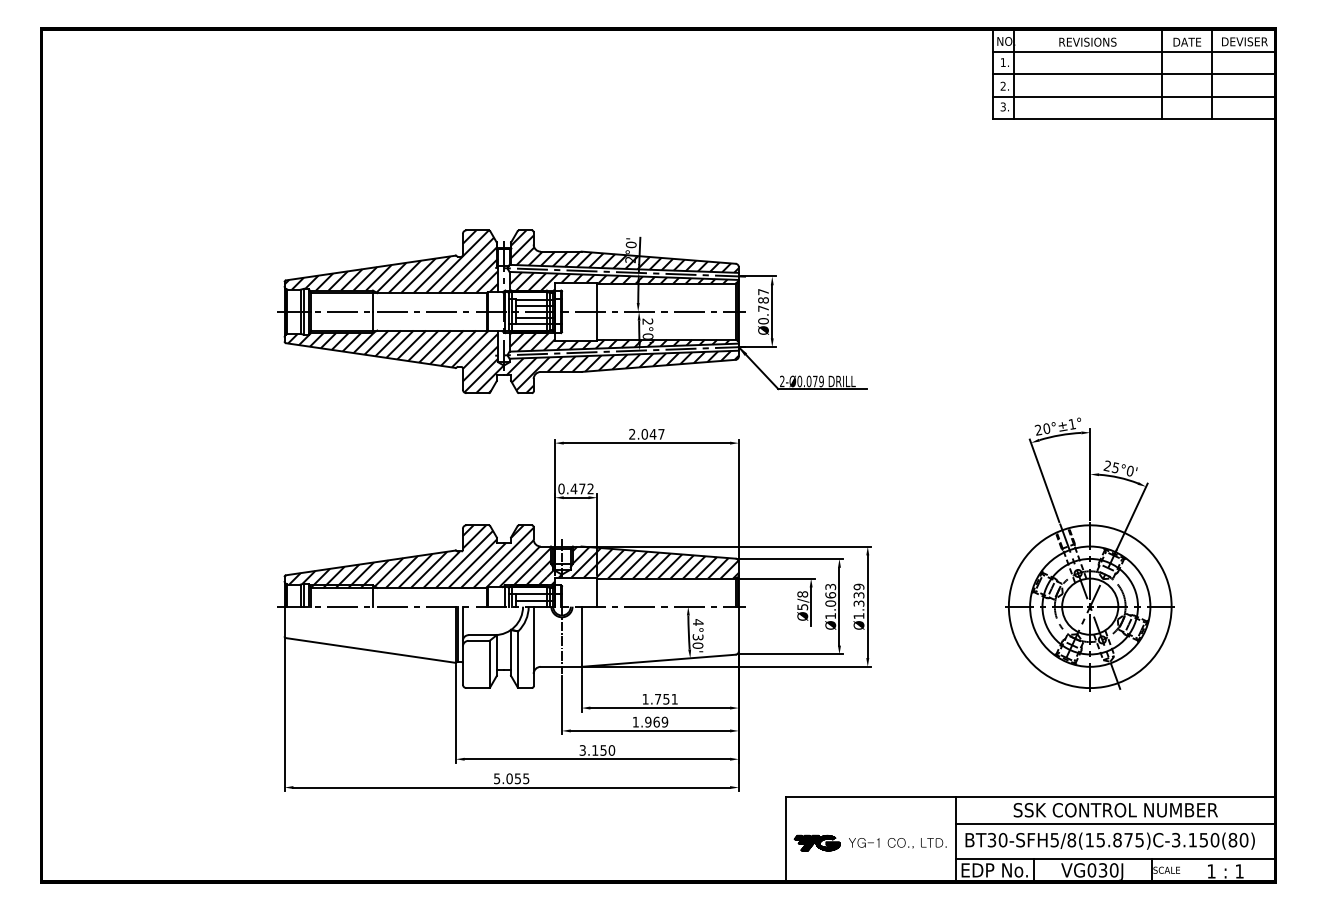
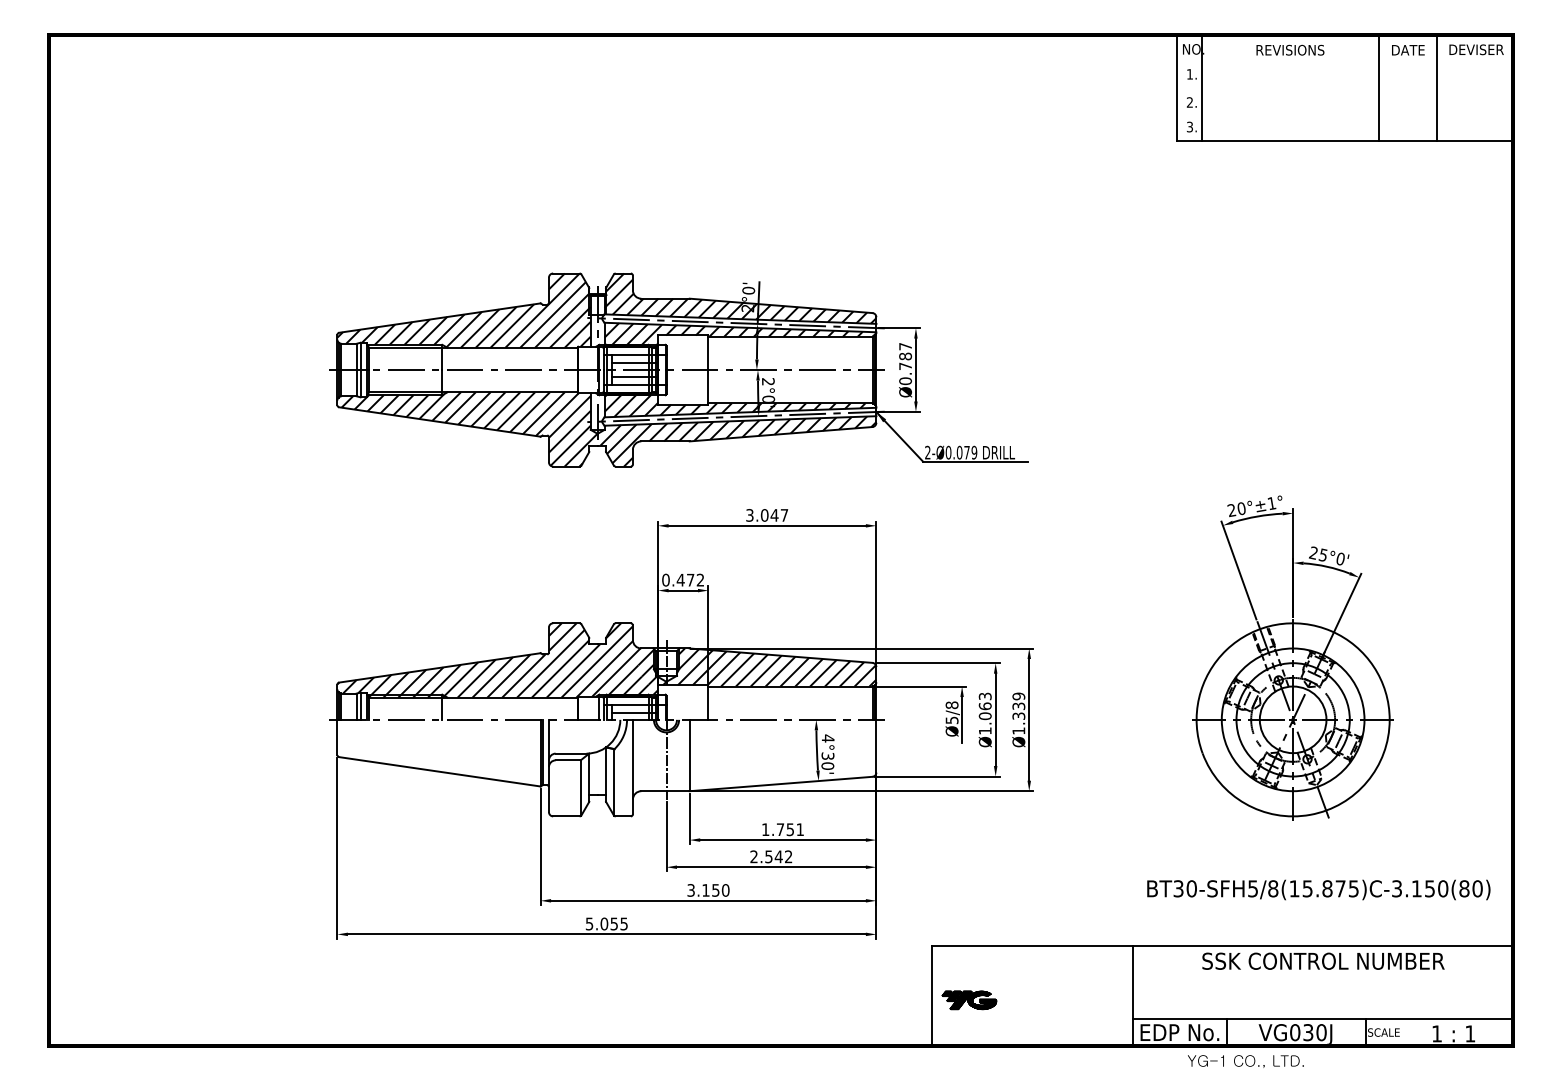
line: (1134, 51) -> (1345, 61), removed
line: (1134, 74) -> (1345, 88), removed
line: (1134, 97) -> (1345, 115), removed
text: (631, 434) -> (749, 515), 2.047 -> 3.047
text: (650, 721) -> (771, 856), 1.969 -> 2.542
line: (1115, 823) -> (1323, 977), removed
text: (1109, 840) -> (1318, 889), moved
text: (897, 843) -> (1245, 1061), moved

